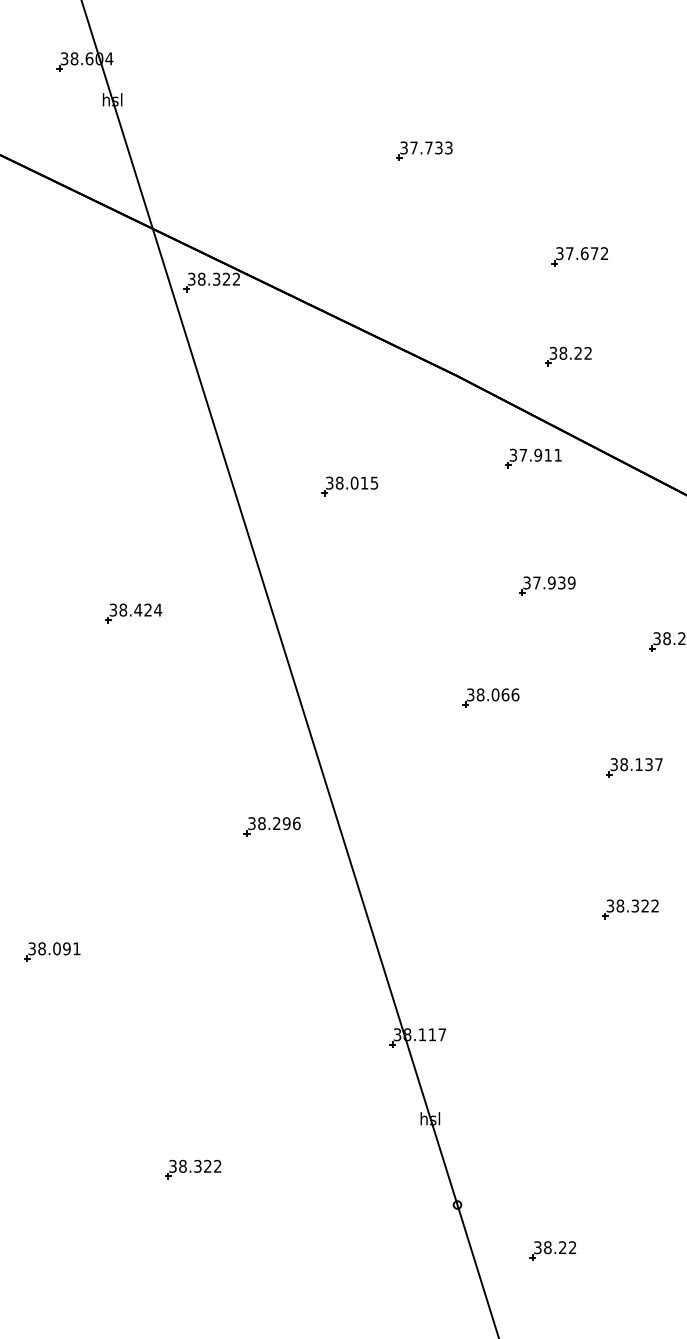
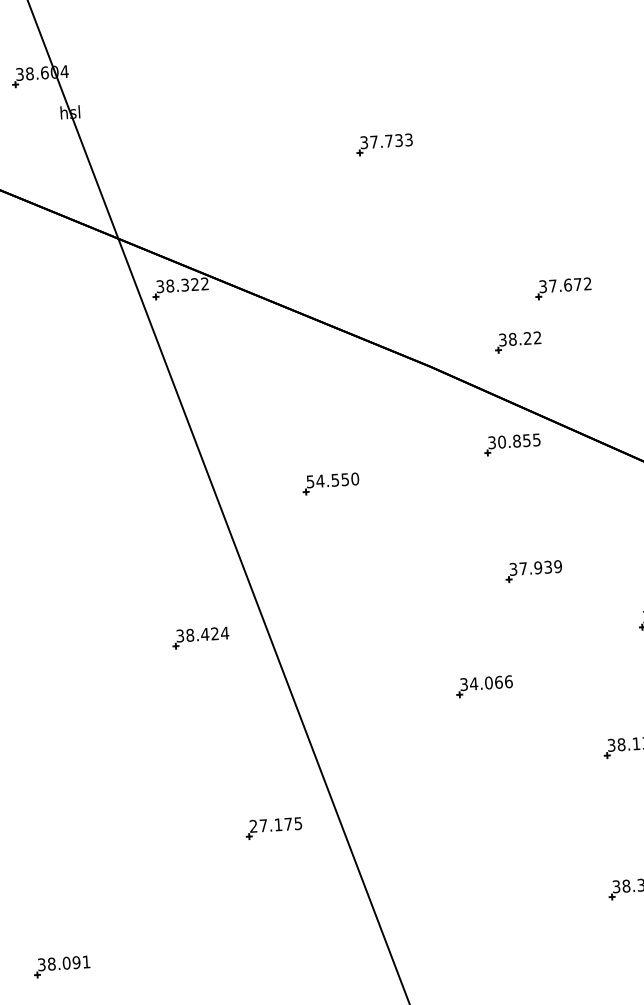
part: (579, 256) -> (562, 288), moved
part: (568, 356) -> (518, 342), moved
text: (540, 454) -> (519, 440), 37.911 -> 30.855
text: (352, 482) -> (333, 479), 38.015 -> 54.550
part: (133, 613) -> (200, 638), moved
text: (480, 694) -> (473, 683), 38.066 -> 34.066
text: (274, 823) -> (276, 824), 38.296 -> 27.175

